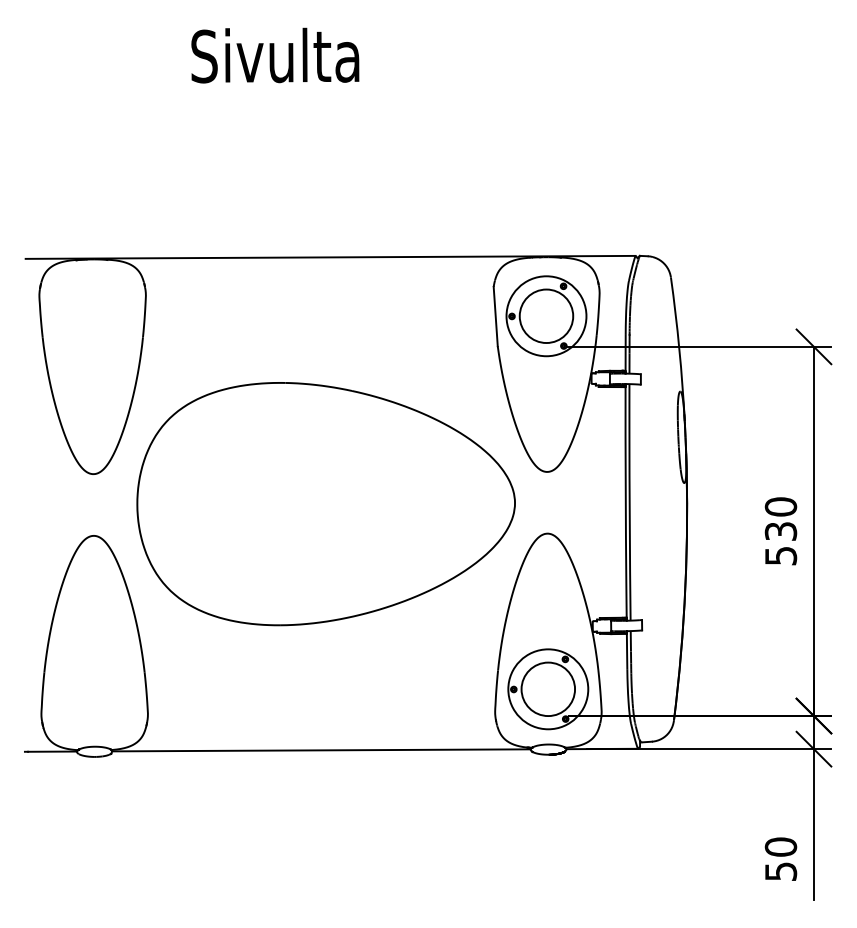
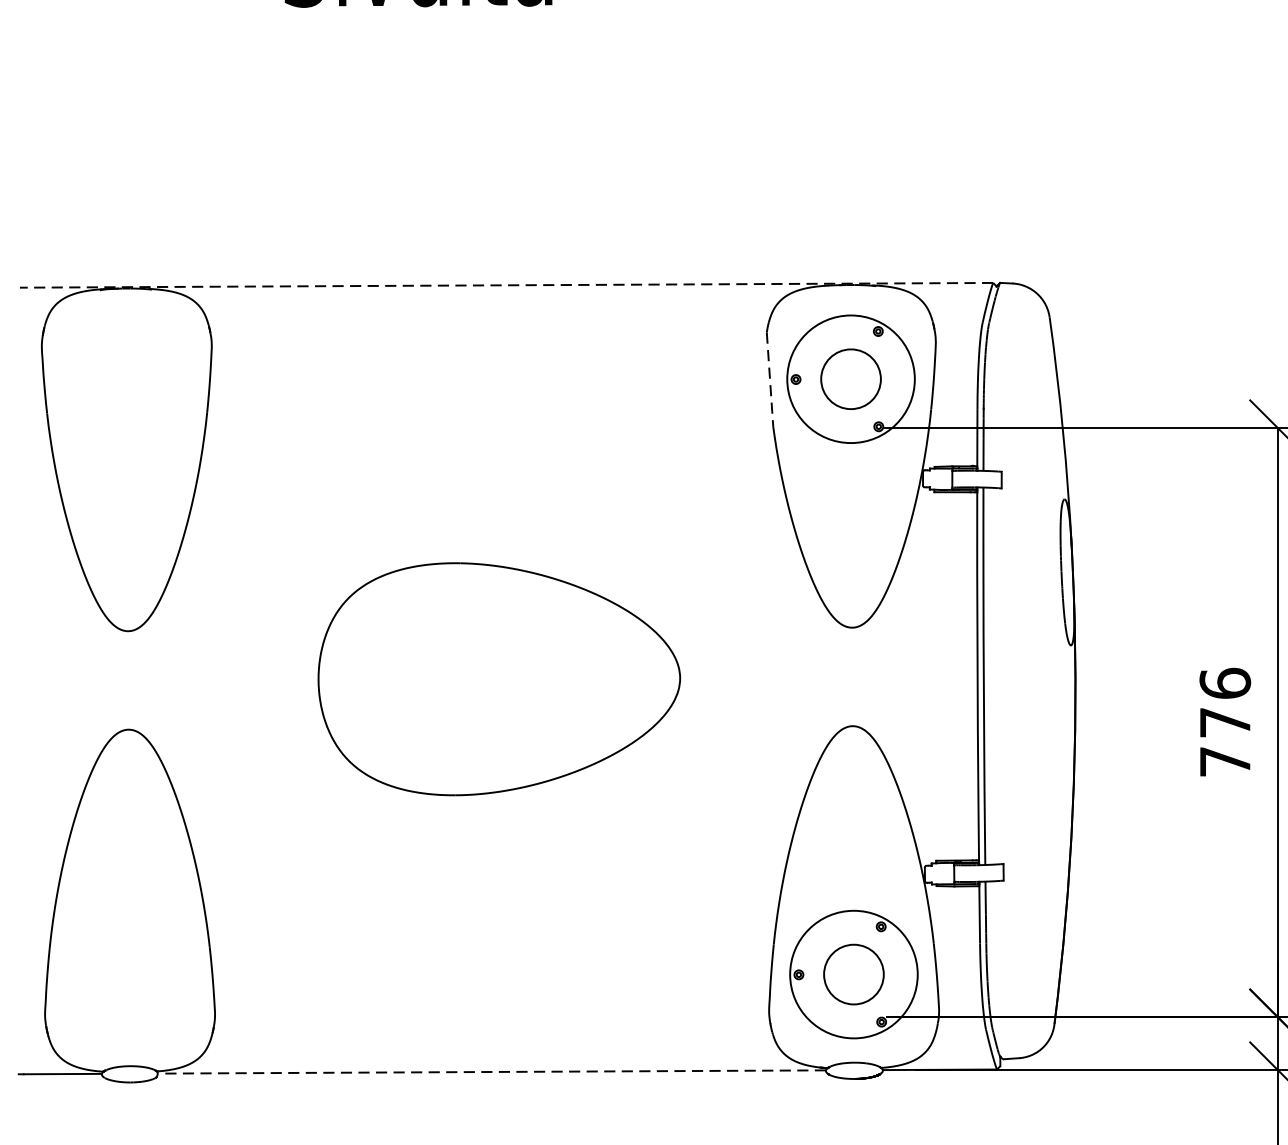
line: (330, 257) -> (506, 285), solid -> dashed
line: (495, 316) -> (769, 379), solid -> dashed
circle: (546, 316) -> (851, 379), size x0.7
part: (325, 504) -> (498, 679), size x0.6
text: (780, 531) -> (1224, 722), 530 -> 776
circle: (548, 689) -> (854, 974), size x0.7
line: (321, 750) -> (492, 1072), solid -> dashed

